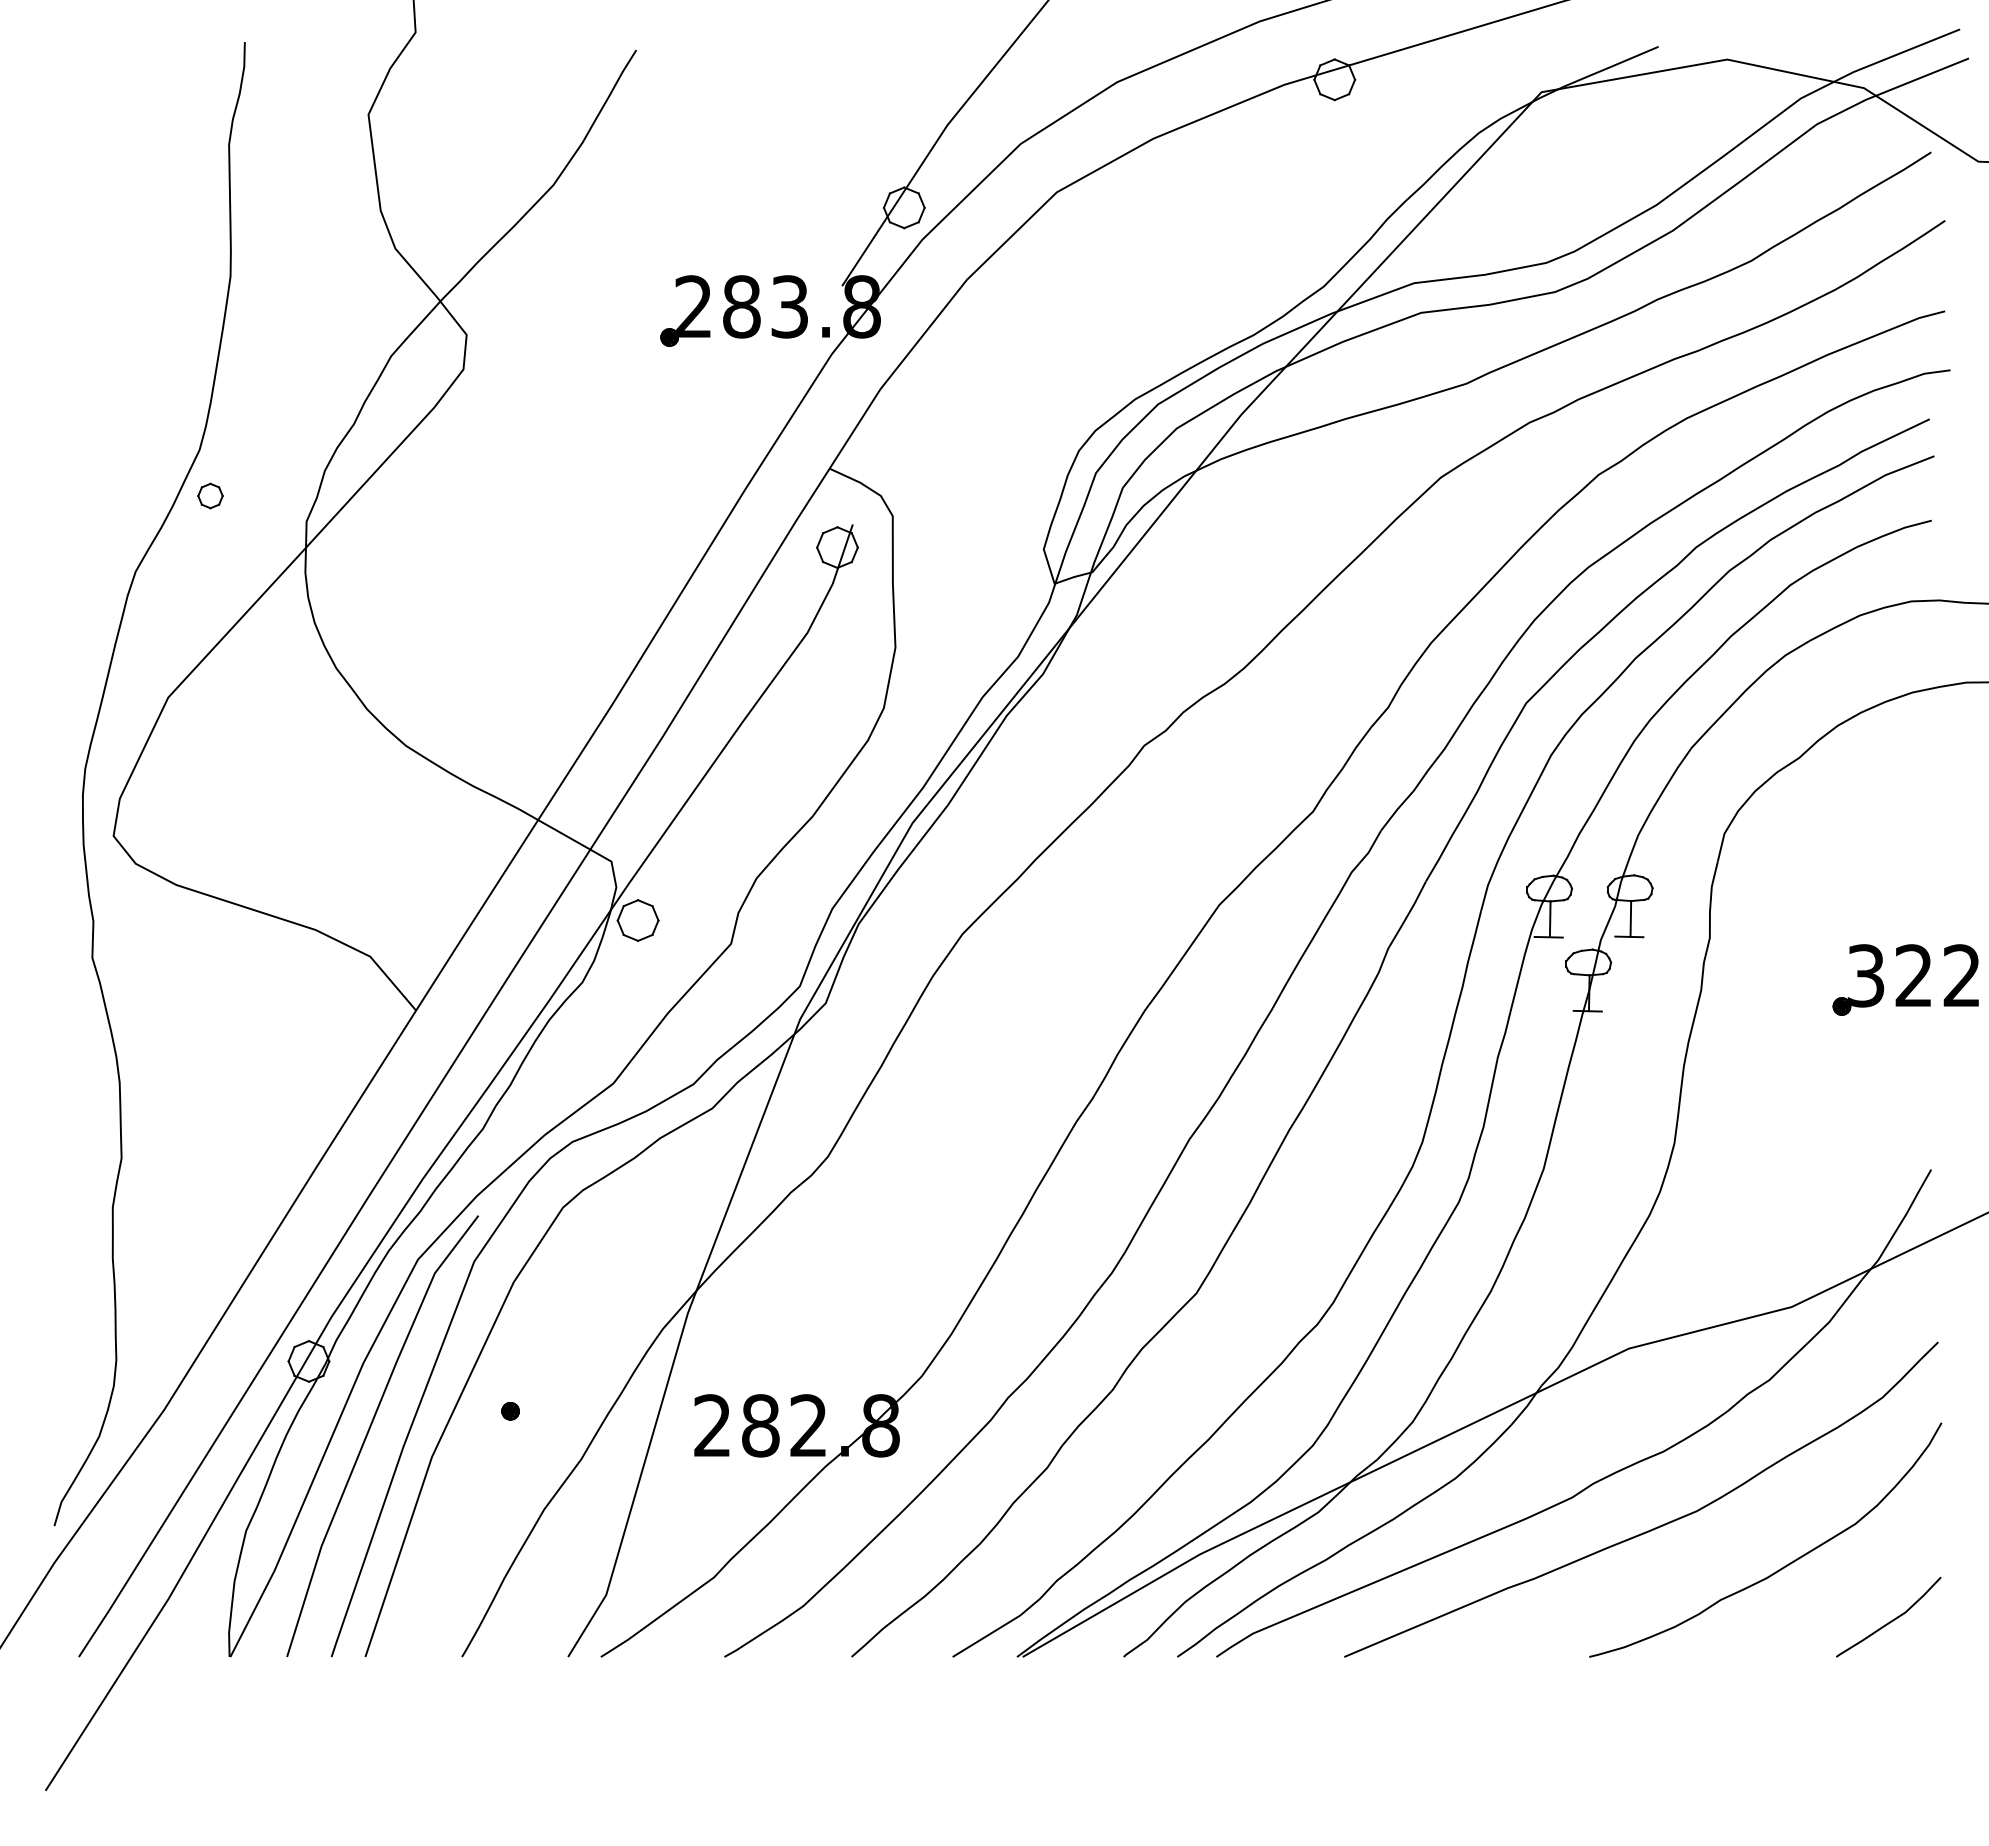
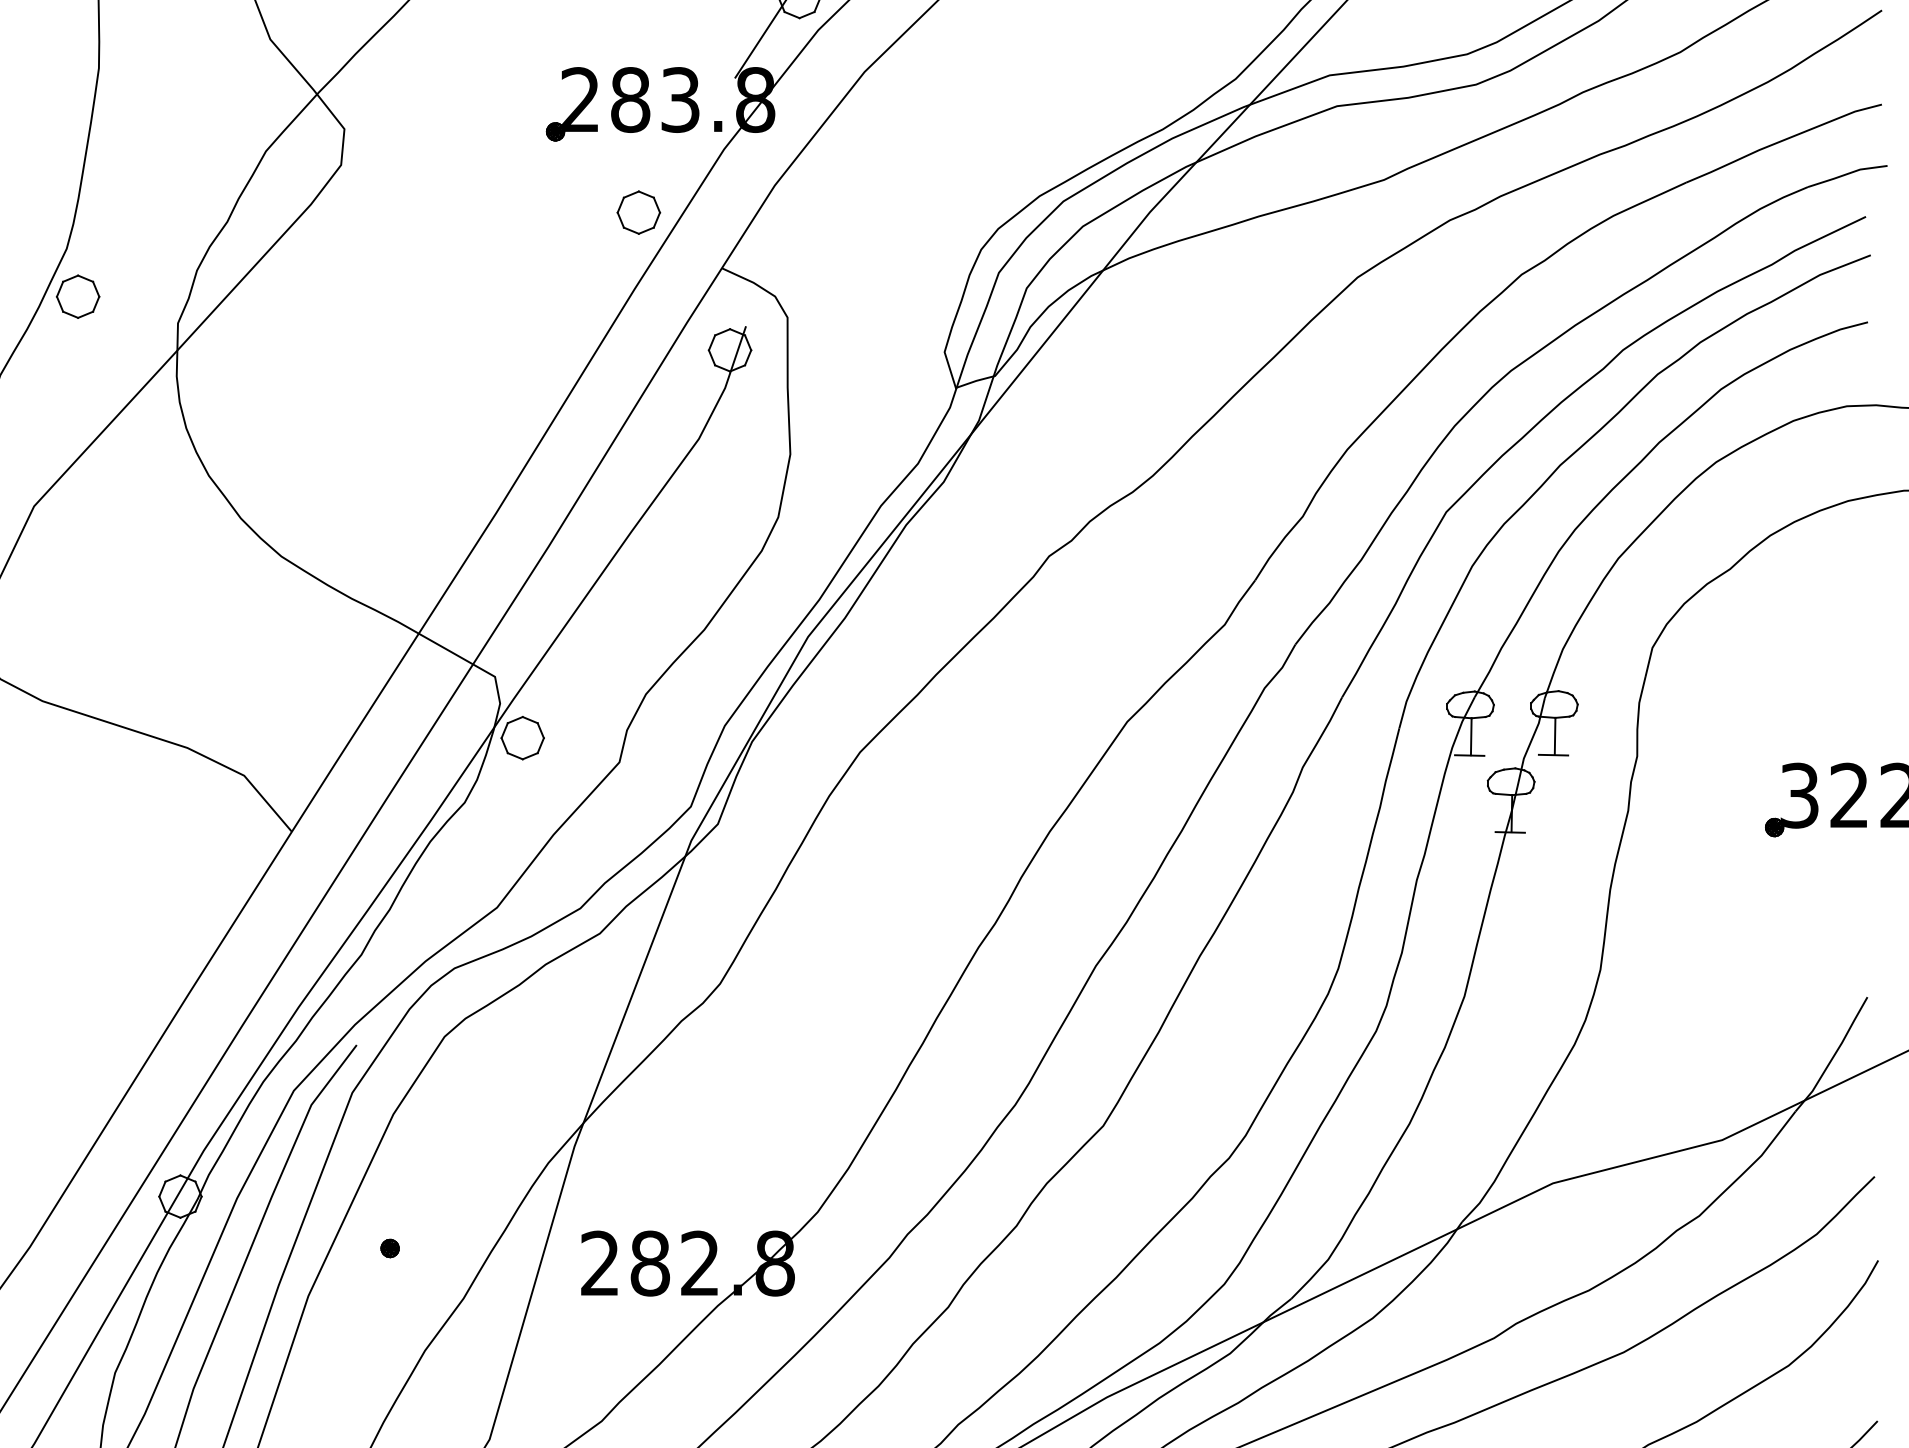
part: (749, 414) -> (638, 211), added
part: (210, 495) -> (78, 296), size x1.67

